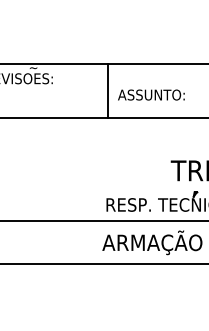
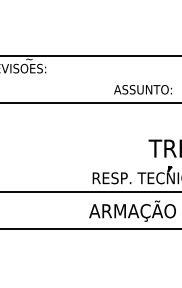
line: (108, 91) -> (94, 79), removed
text: (151, 94) -> (143, 89), moved

